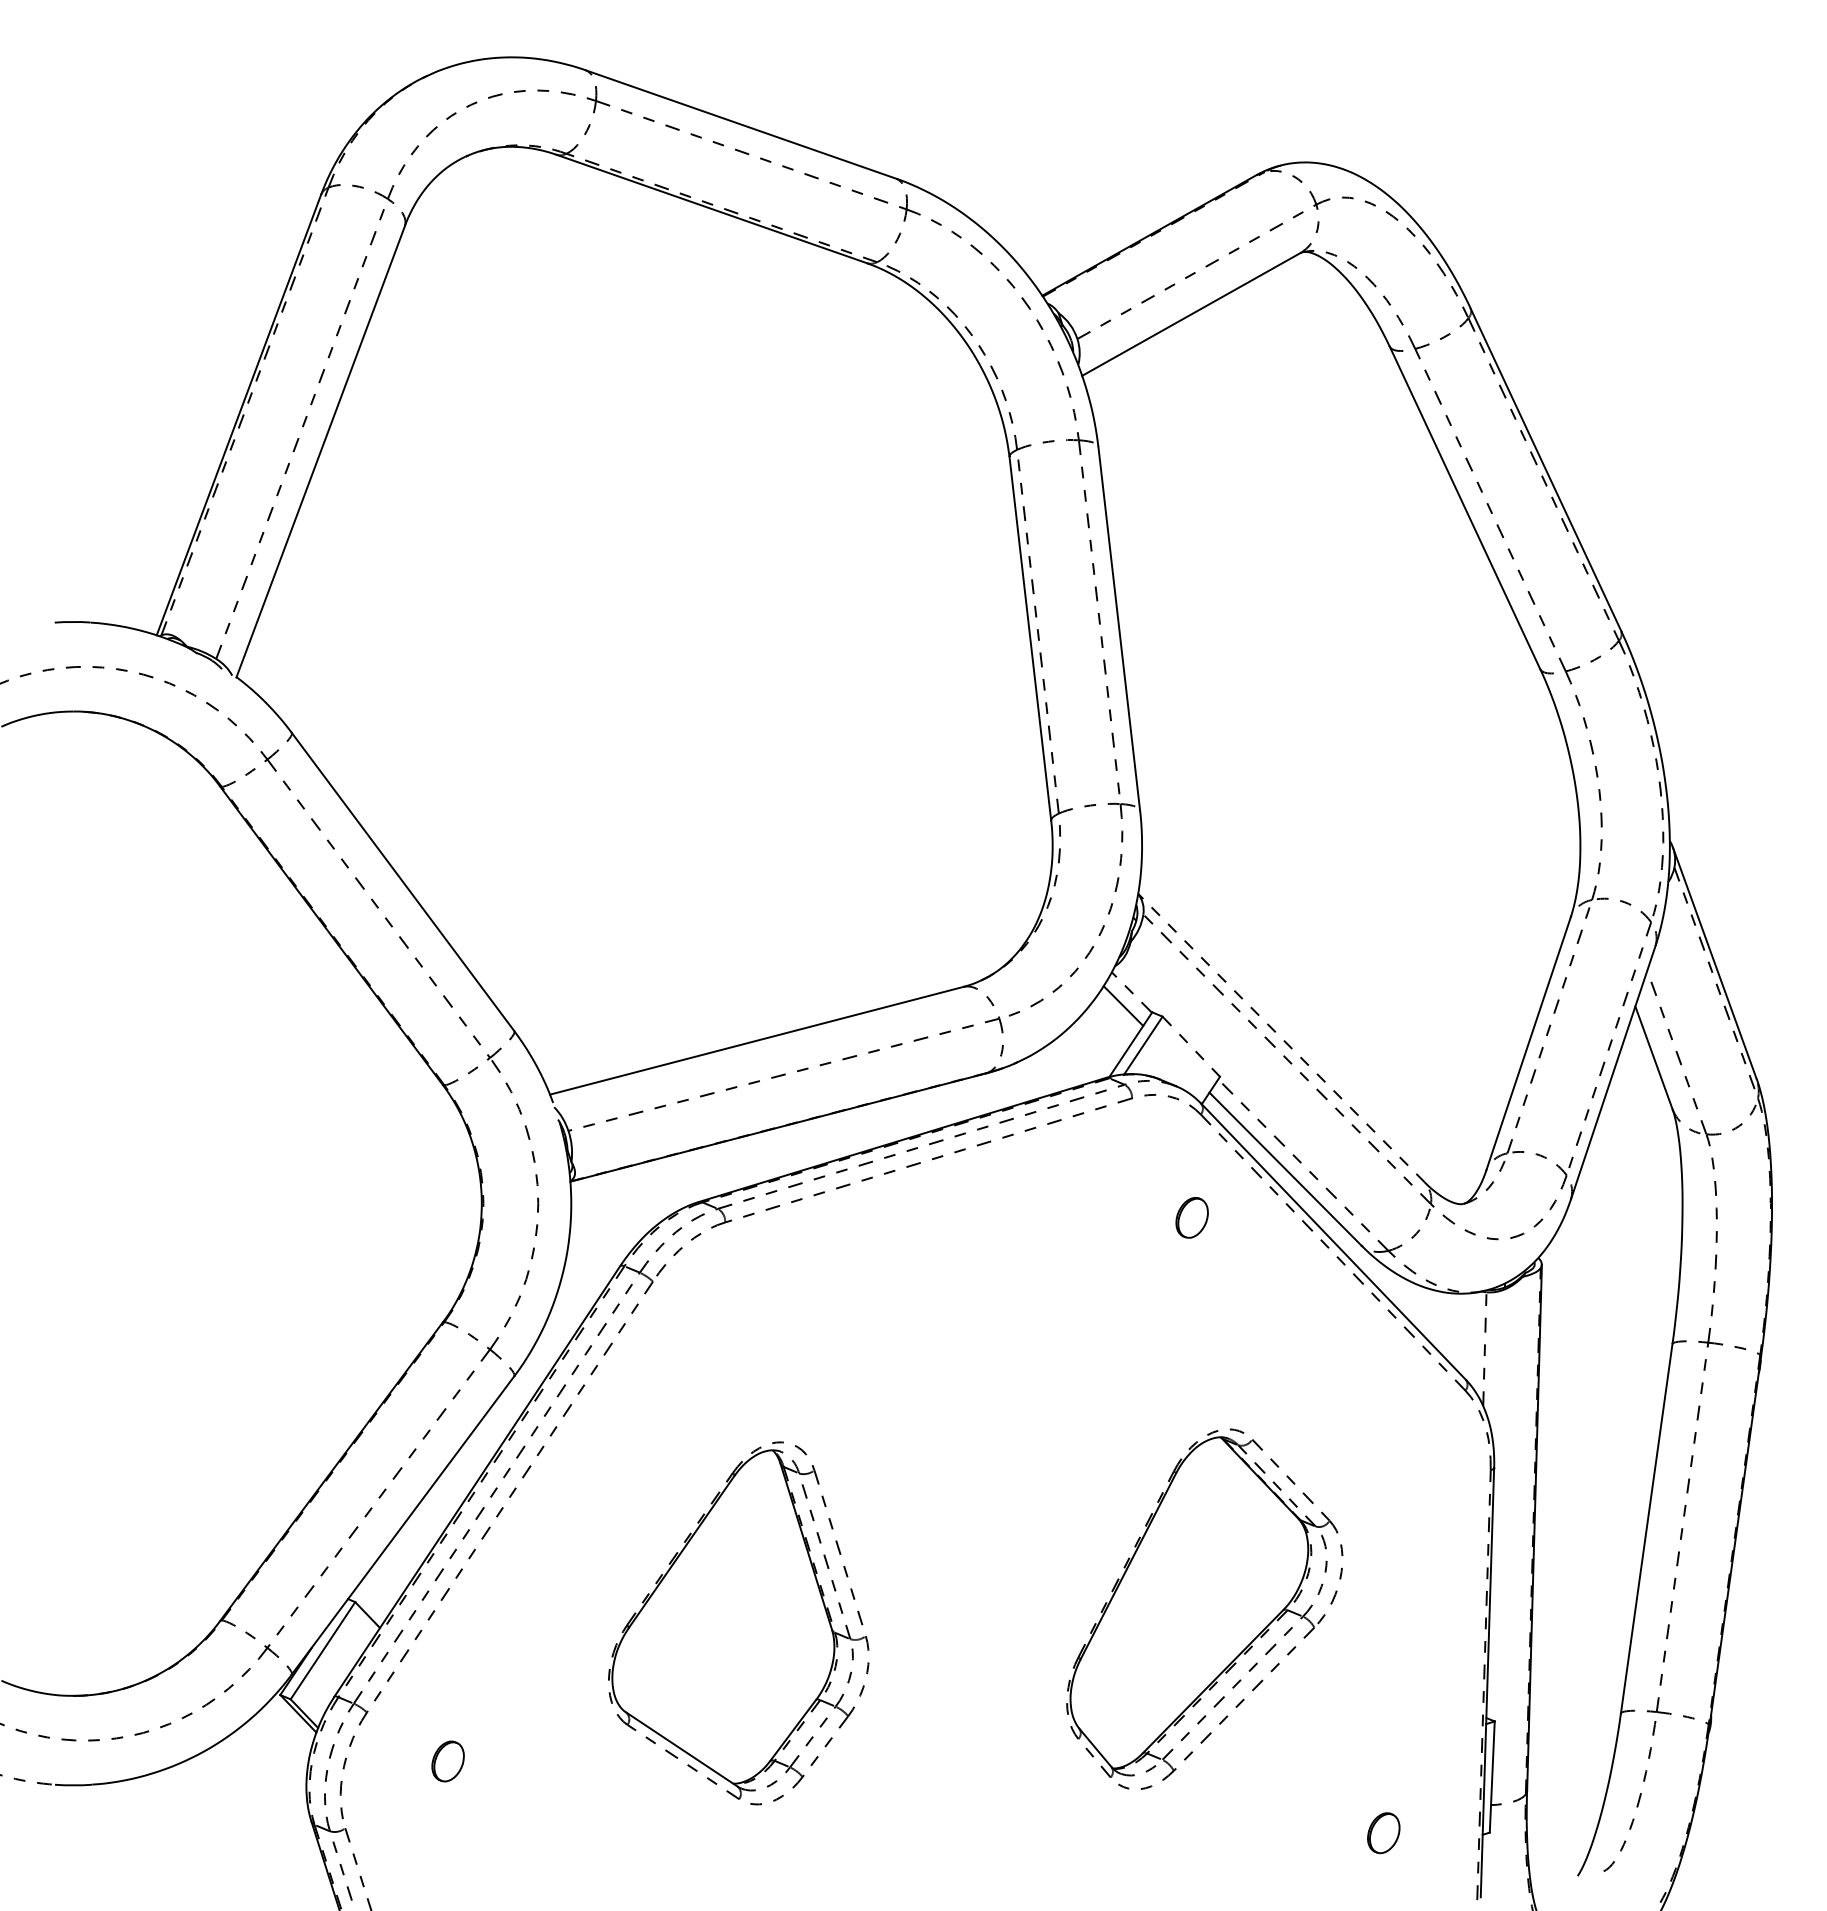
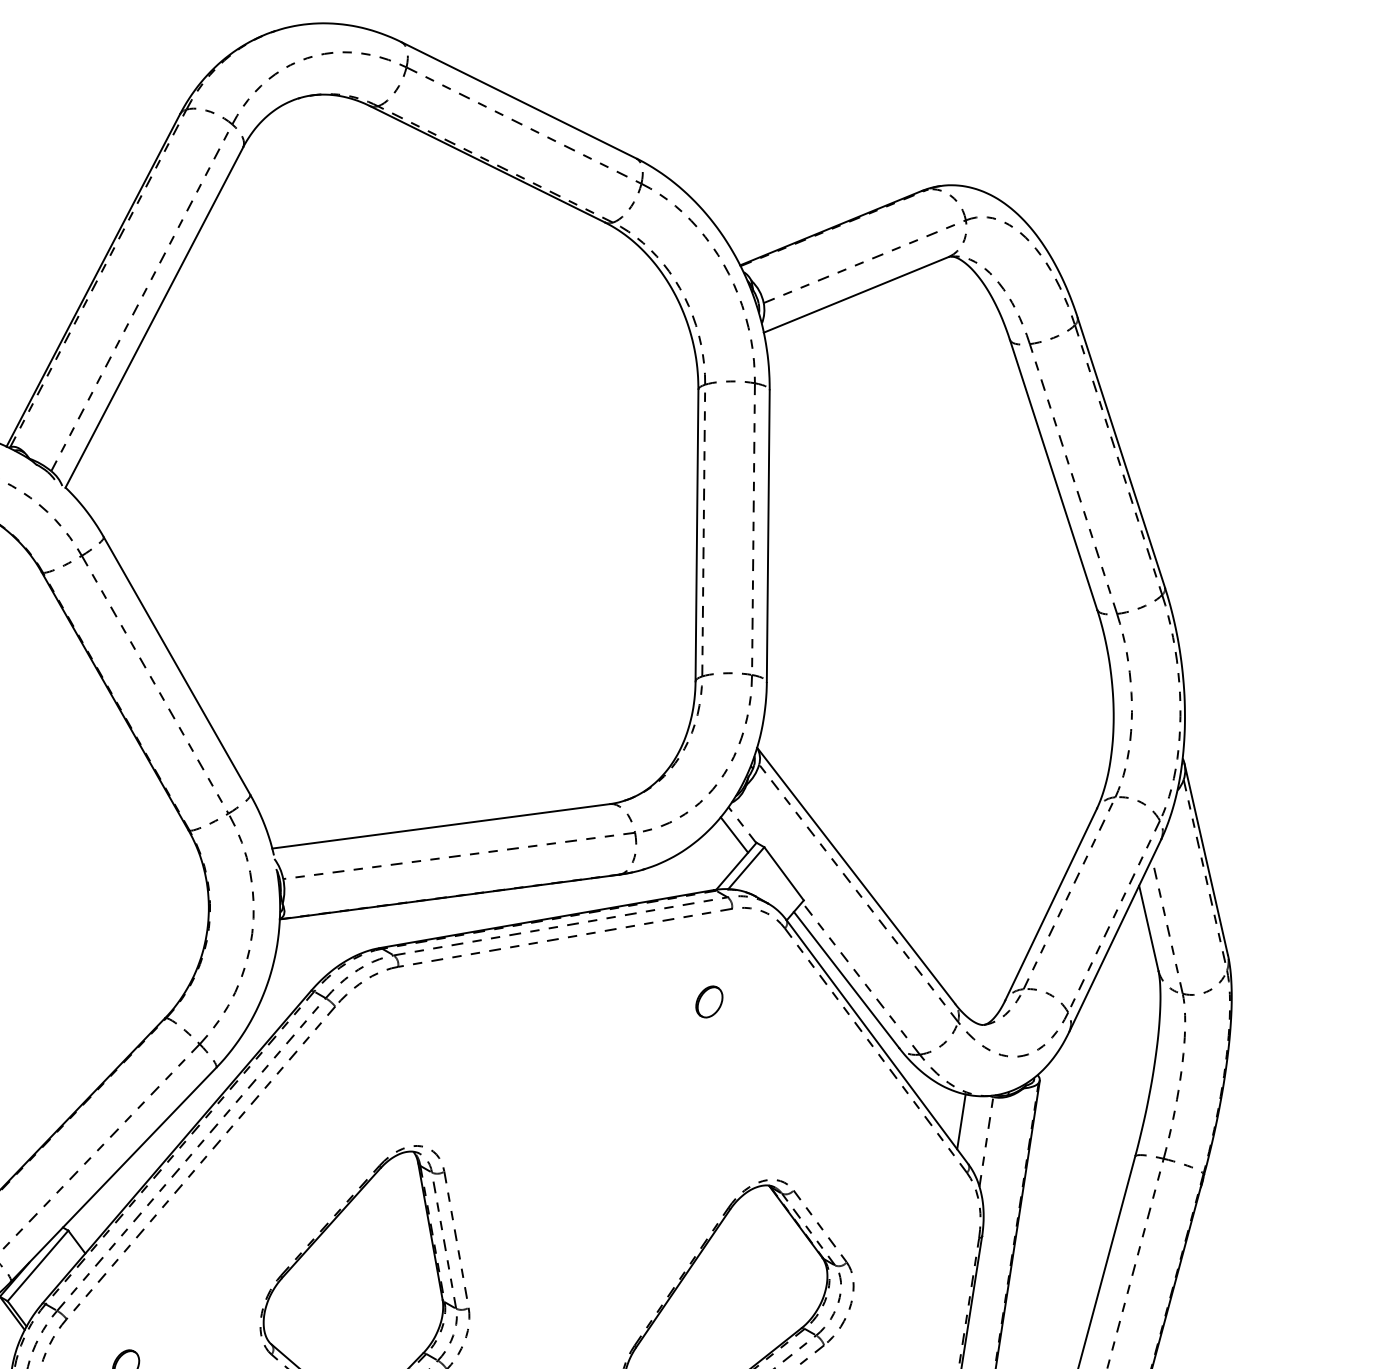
line: (1281, 1037) -> (856, 875), dashed -> solid
line: (1191, 1046) -> (784, 873), dashed -> solid
part: (1191, 1217) -> (708, 1001), moved
line: (1450, 1327) -> (961, 1121), added

